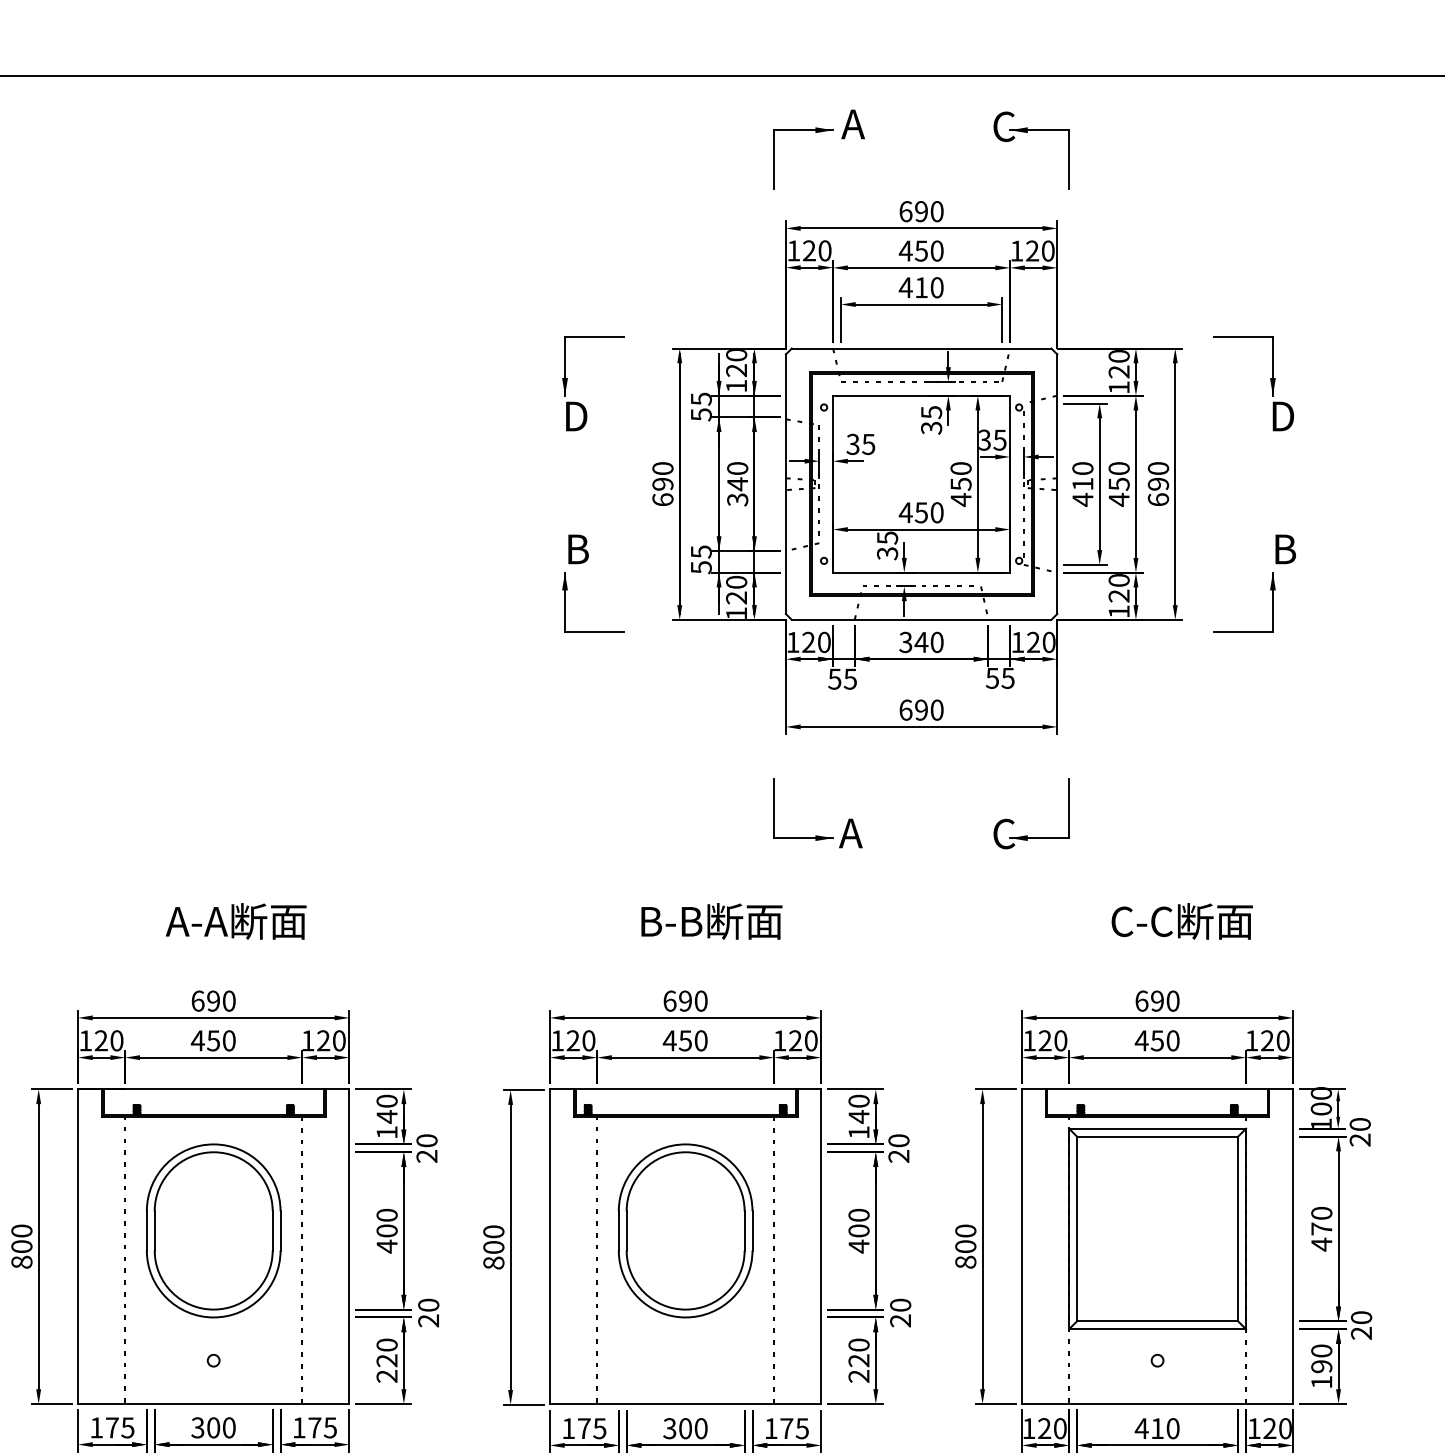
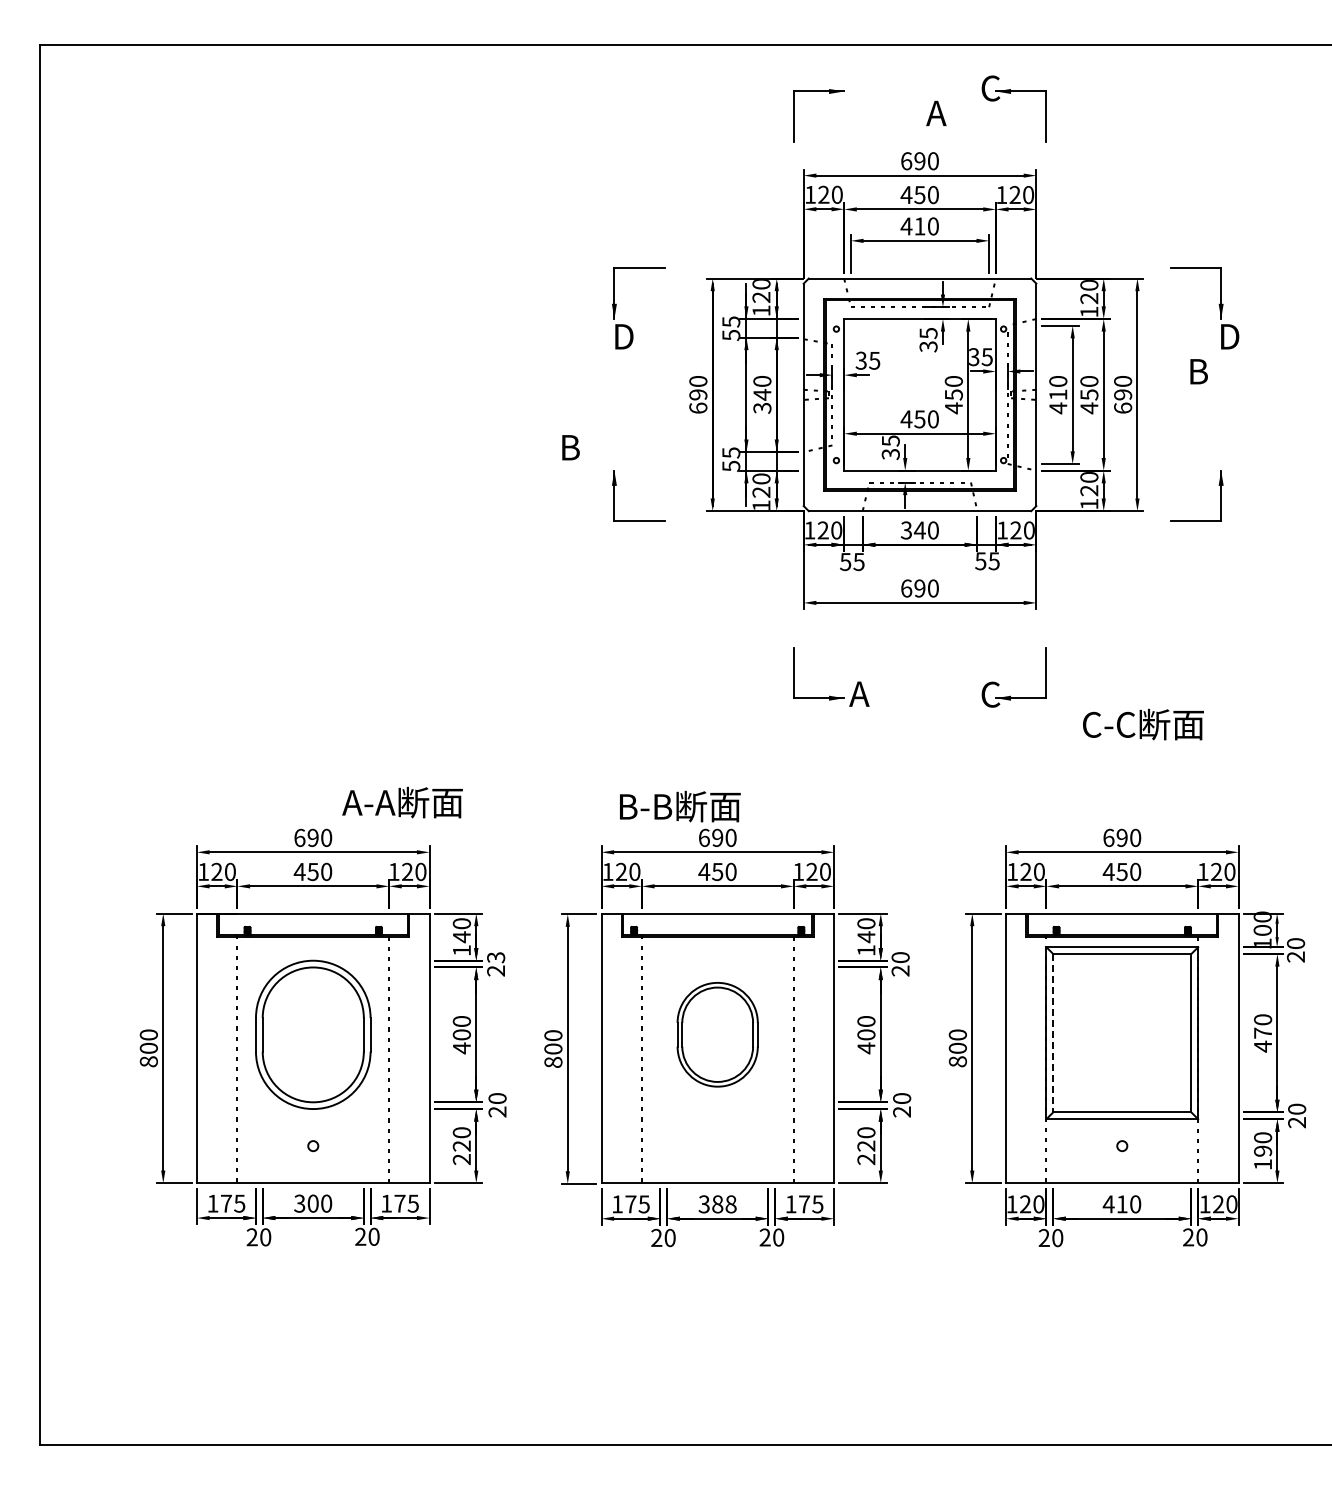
text: (853, 124) -> (936, 113), moved
text: (577, 549) -> (570, 447), moved
text: (1284, 549) -> (1198, 371), moved
text: (236, 921) -> (402, 802), moved
text: (712, 921) -> (680, 806), moved
text: (1182, 921) -> (1143, 724), moved
text: (427, 1140) -> (496, 957), 20 -> 23
line: (1077, 1229) -> (1053, 1033), solid -> dashed
part: (685, 1230) -> (717, 1034), size x0.7
text: (693, 1428) -> (724, 1204), 300 -> 388

